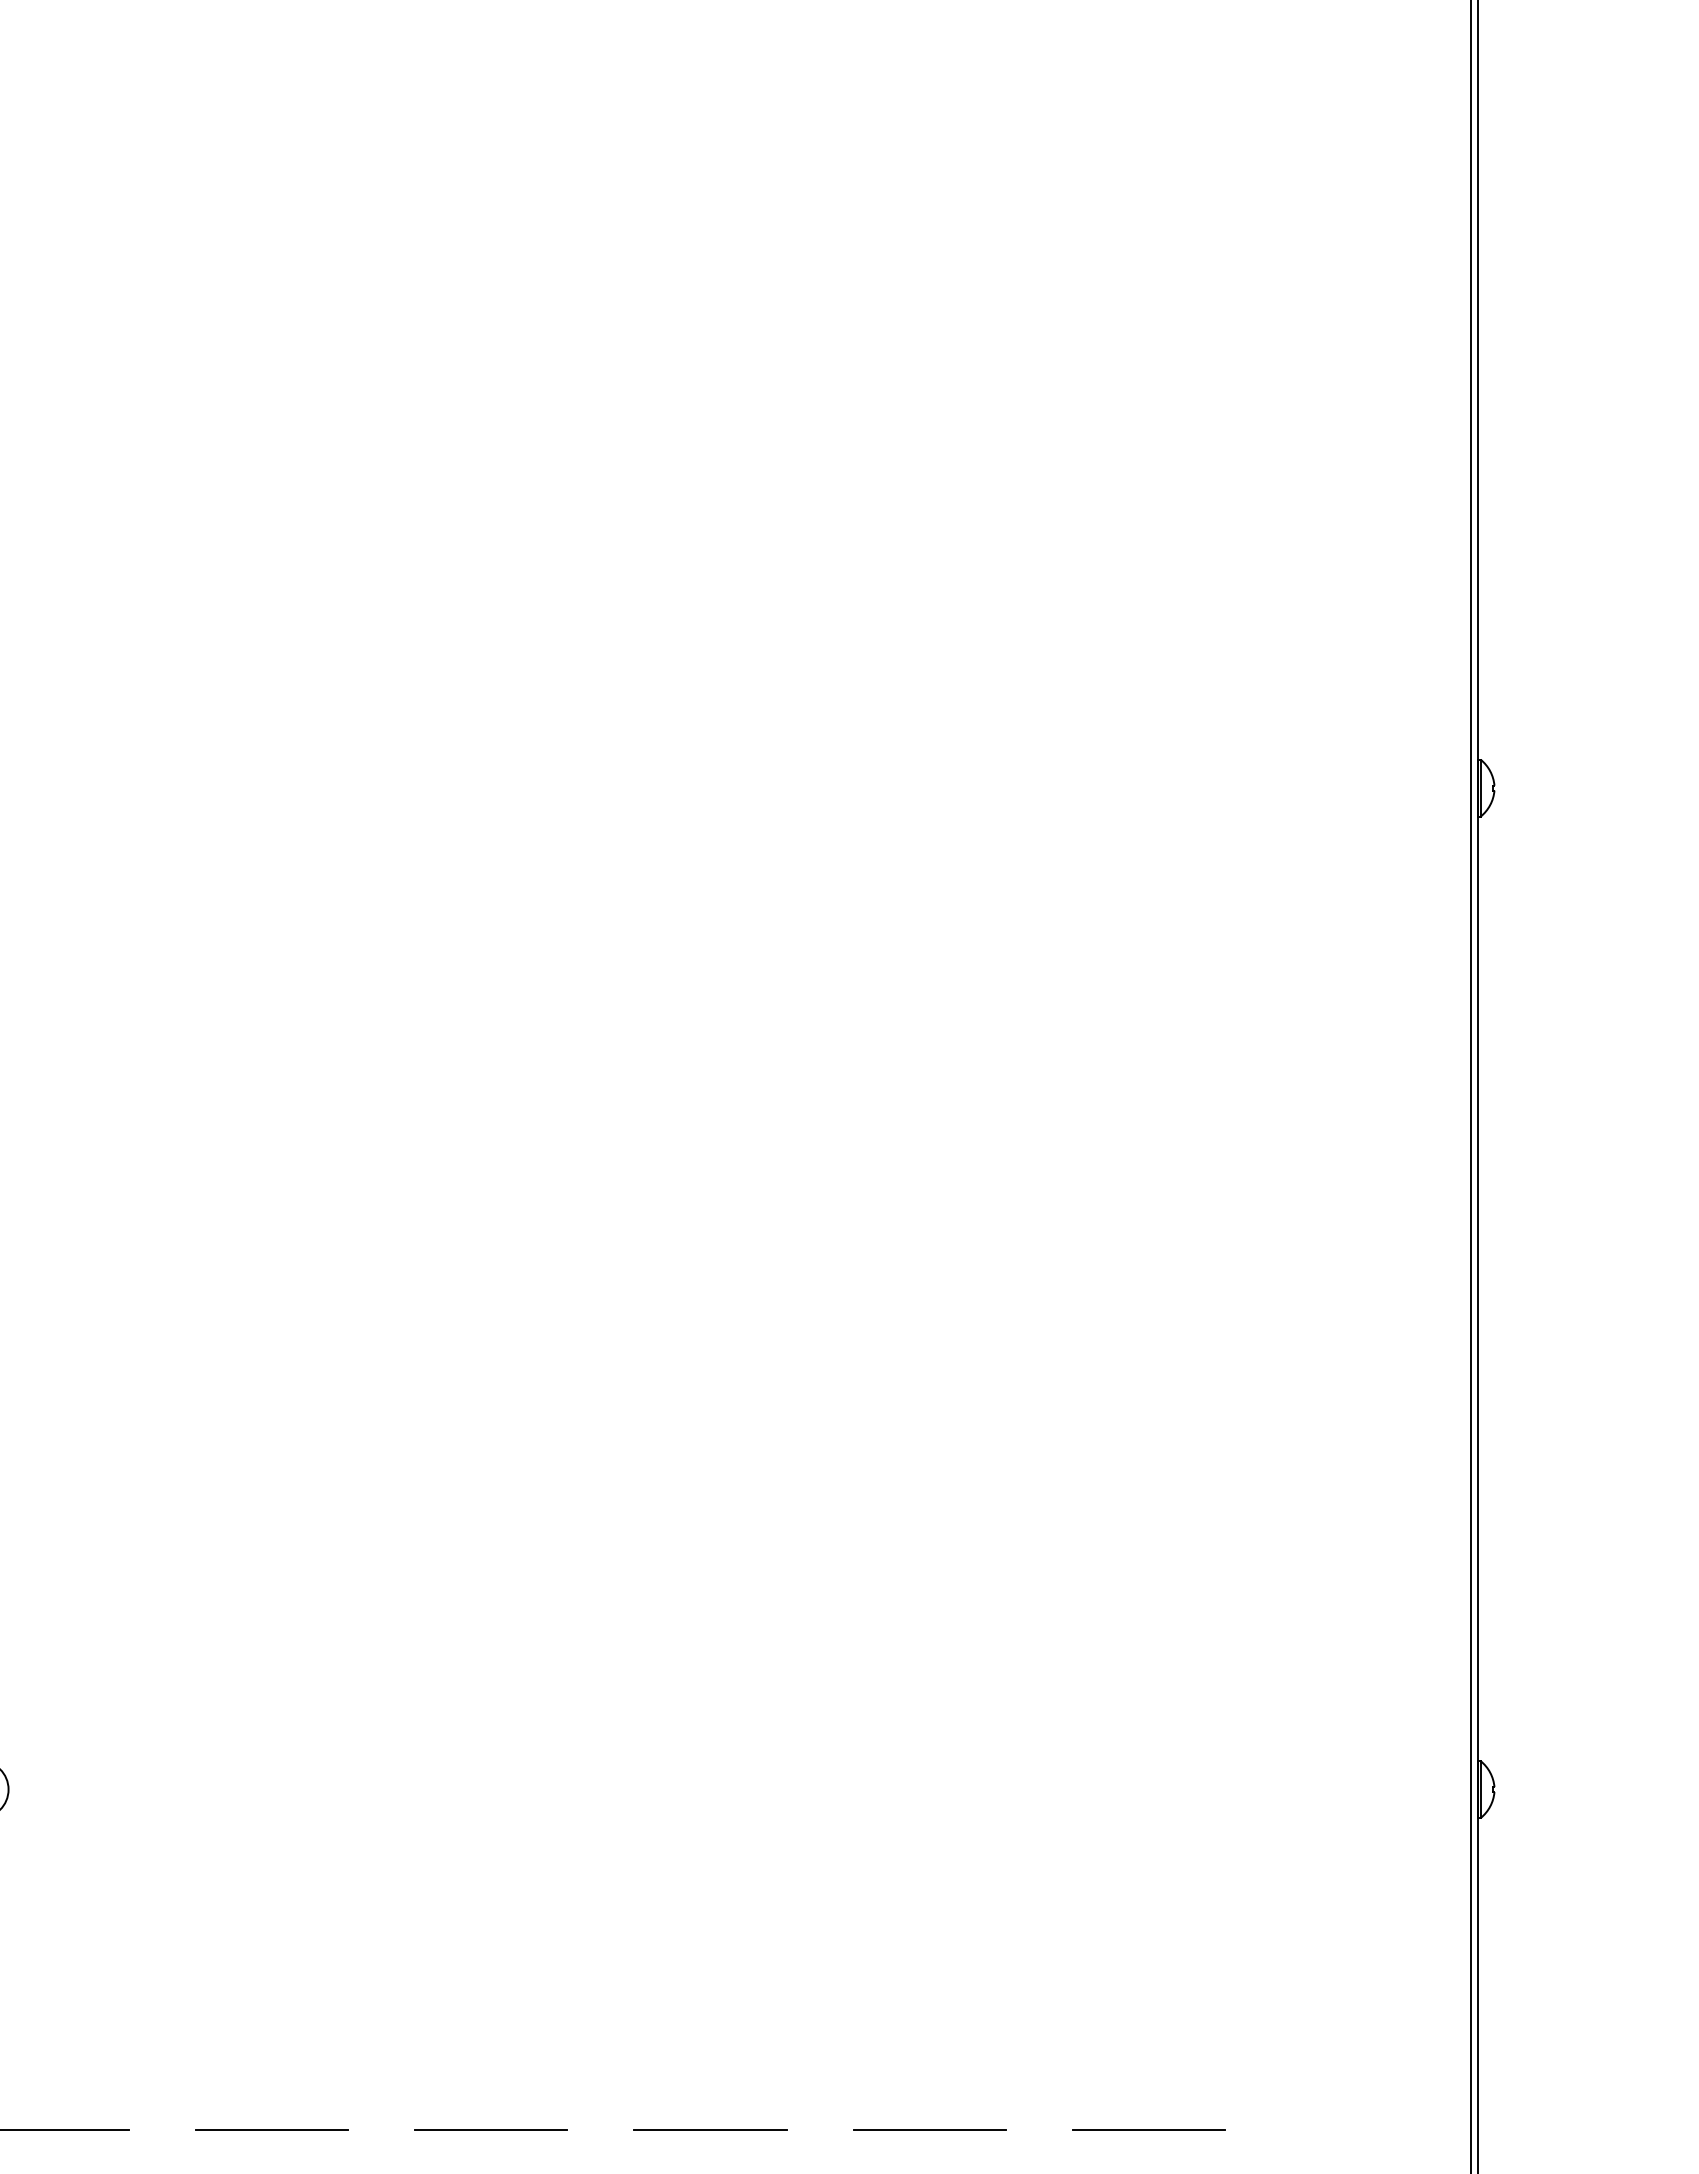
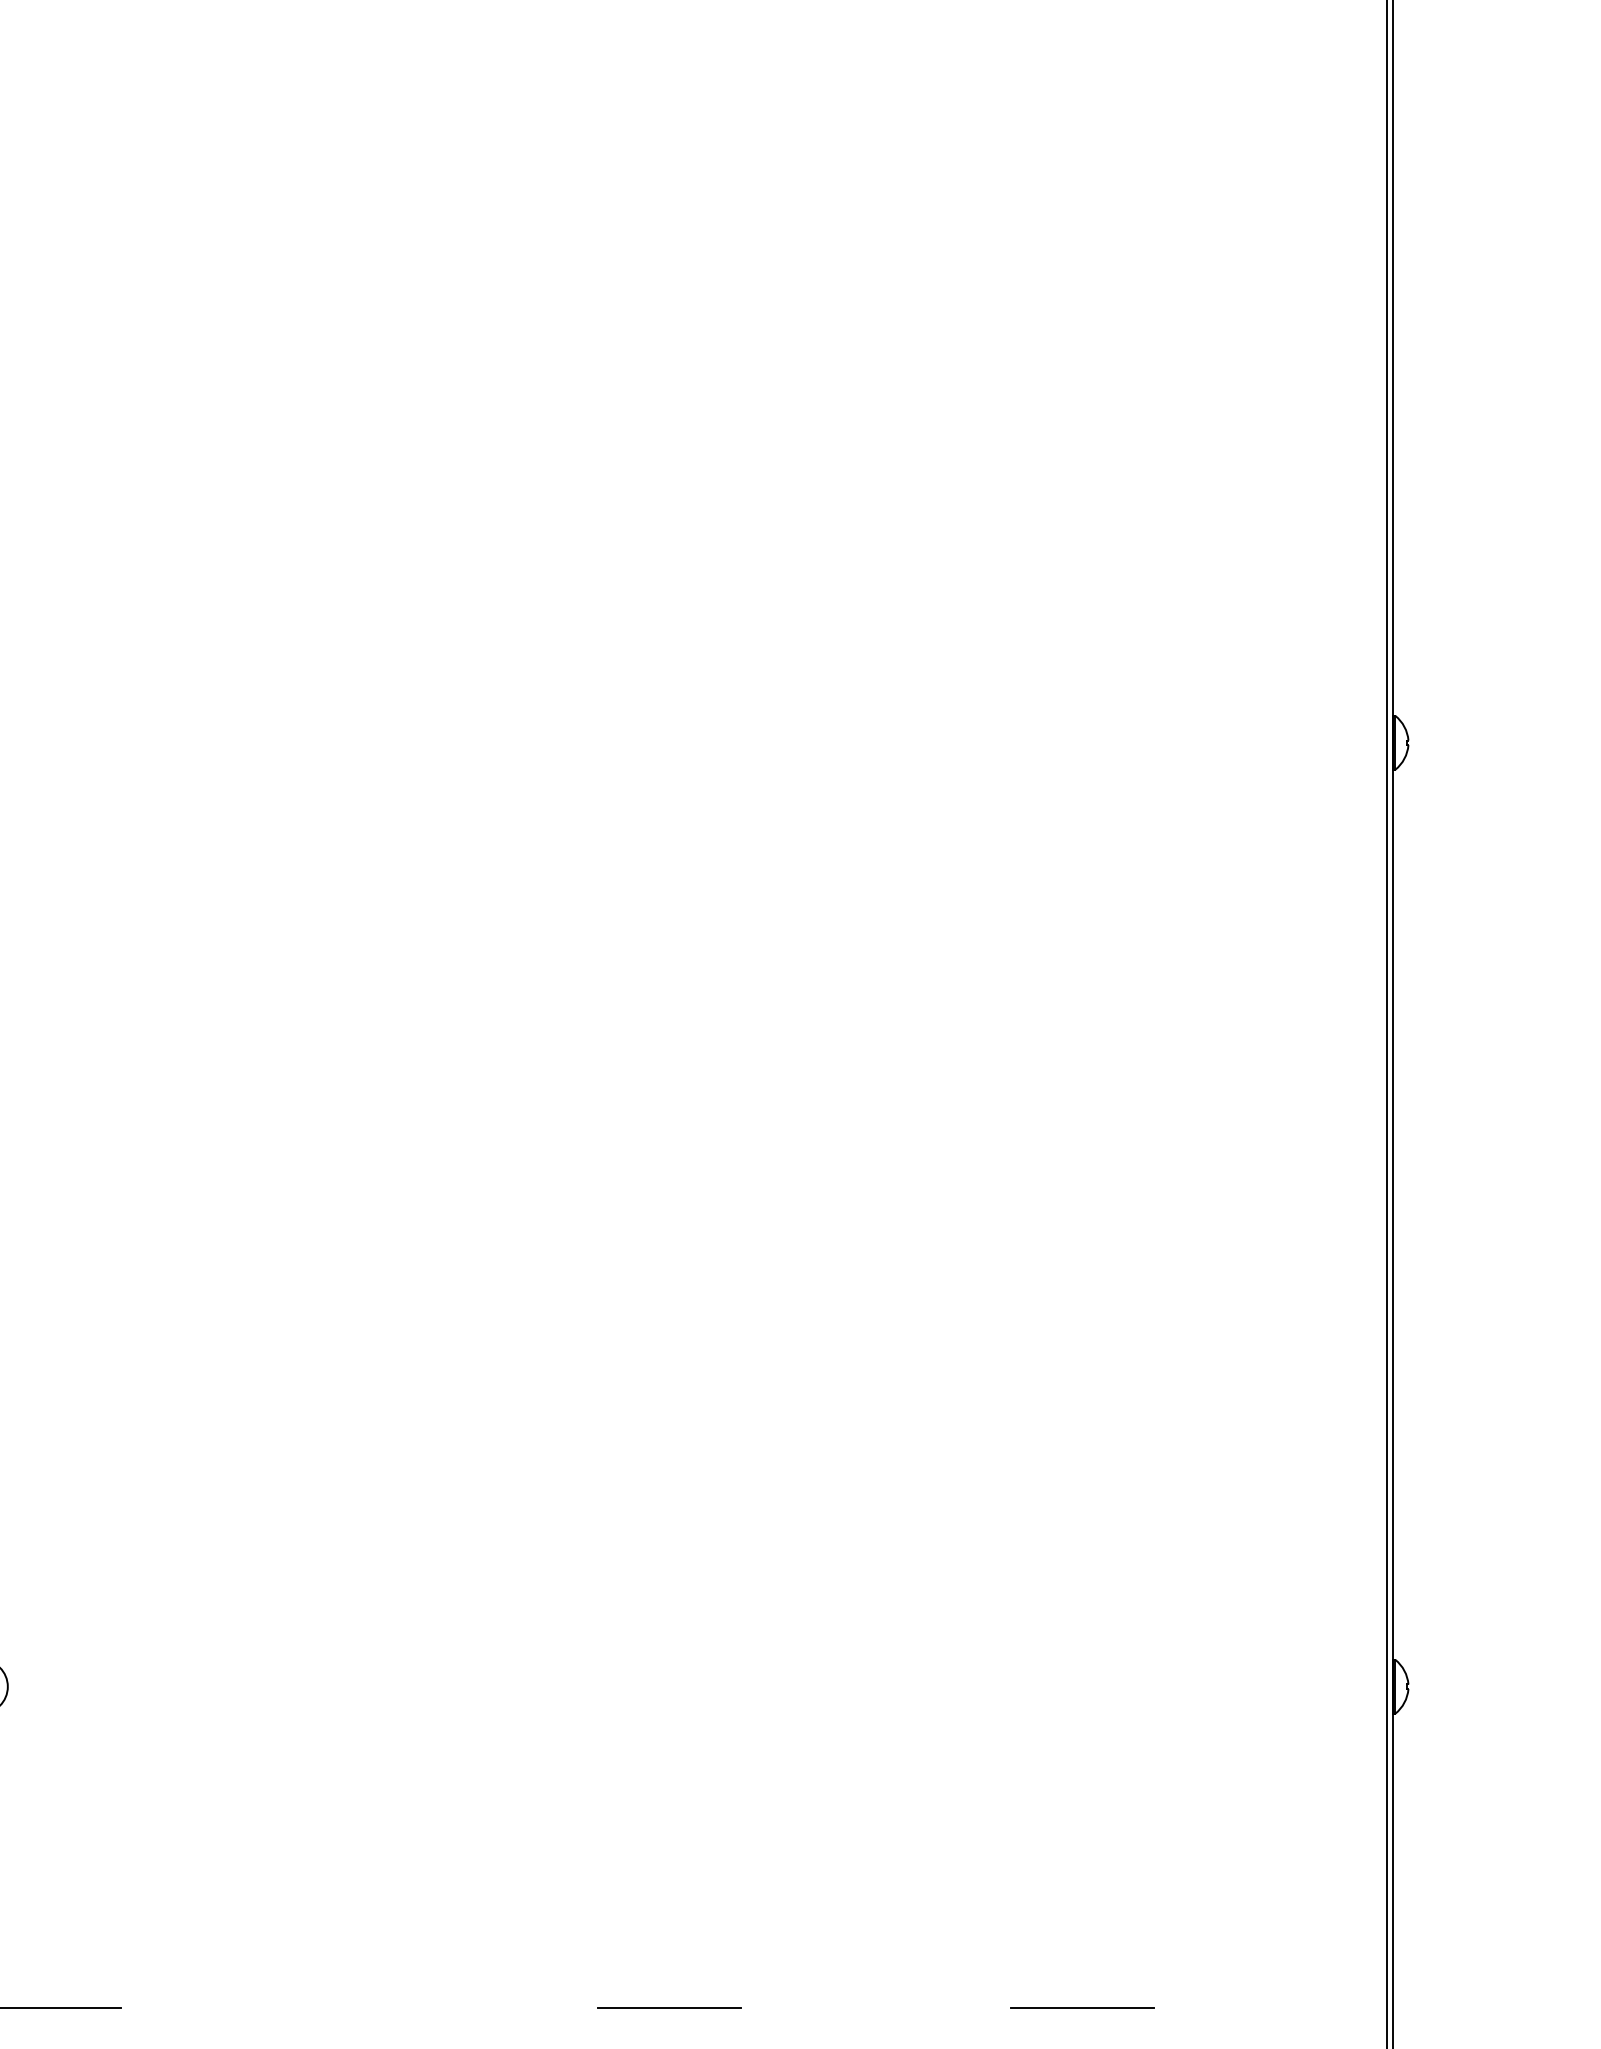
line: (272, 2130) -> (256, 2008), removed
line: (491, 2130) -> (463, 2008), removed
line: (929, 2130) -> (875, 2008), removed

